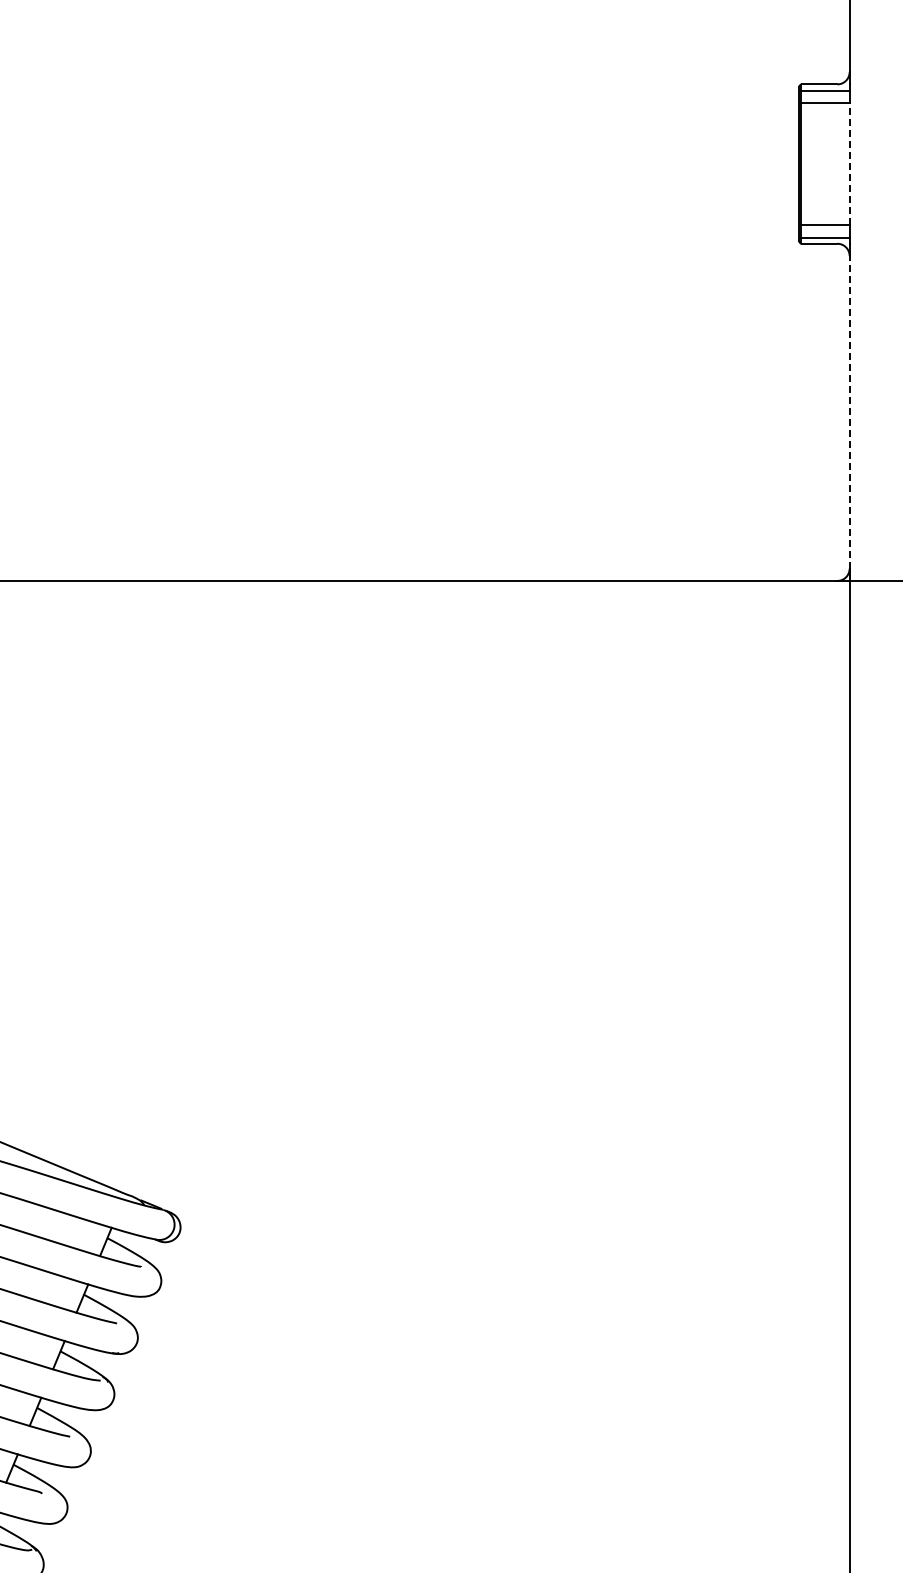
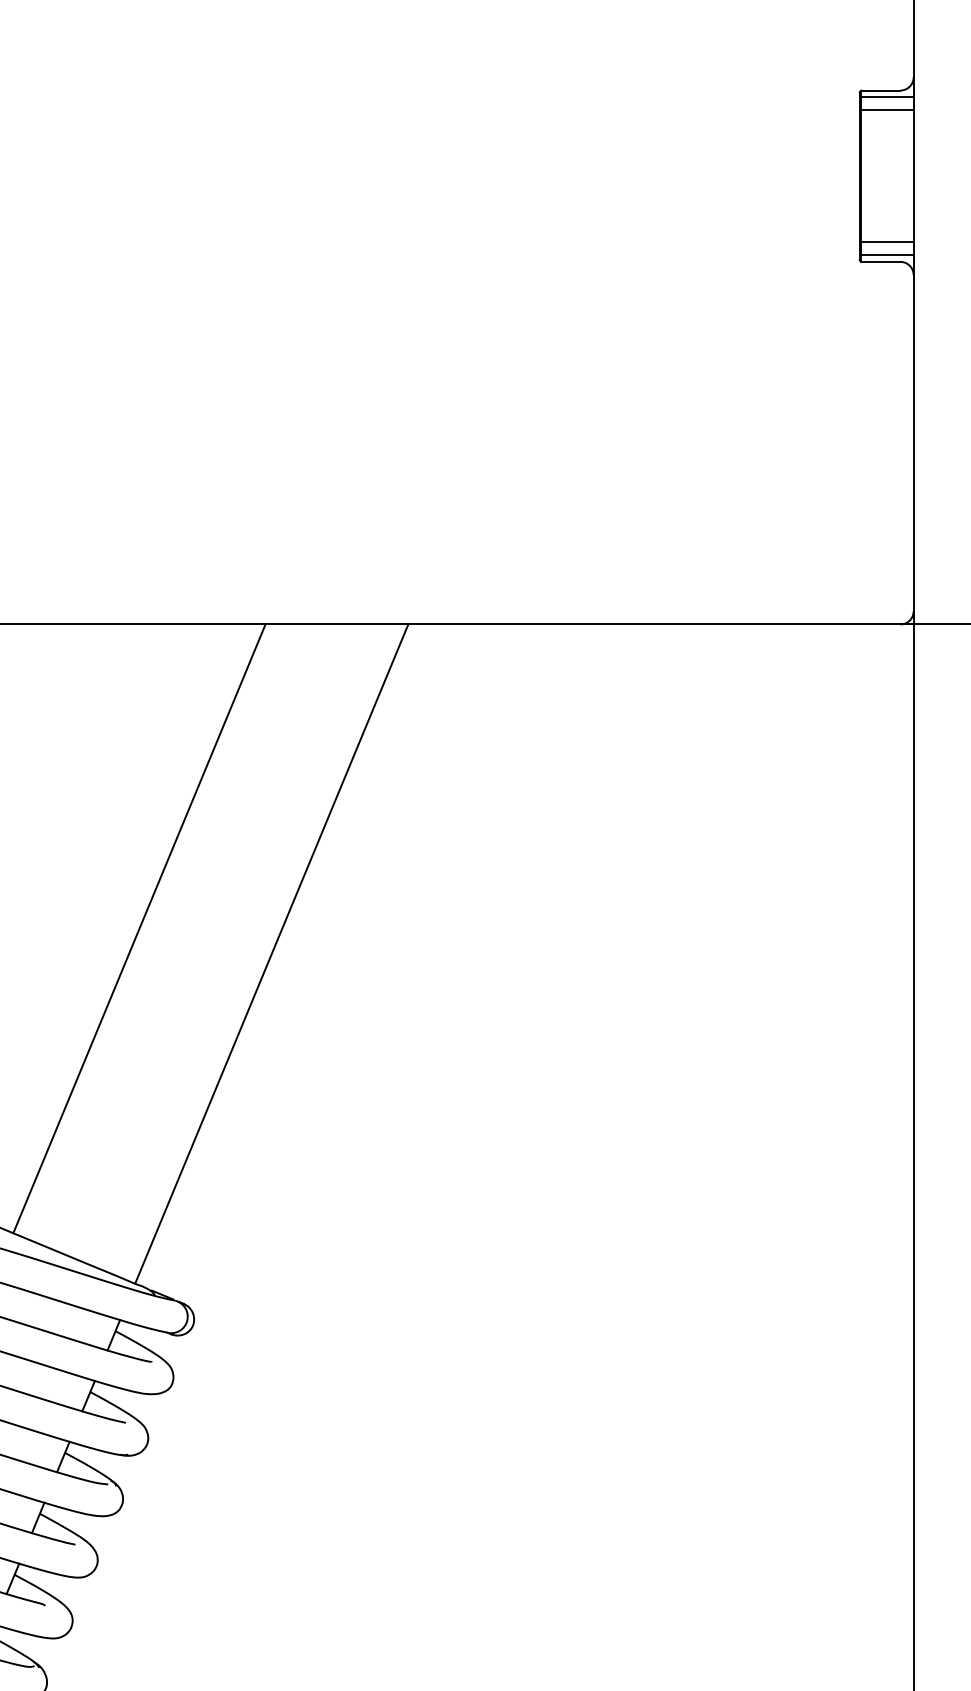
line: (849, 163) -> (913, 175), dashed -> solid
line: (849, 411) -> (913, 442), dashed -> solid
line: (129, 863) -> (139, 928), added
line: (252, 887) -> (271, 954), added

